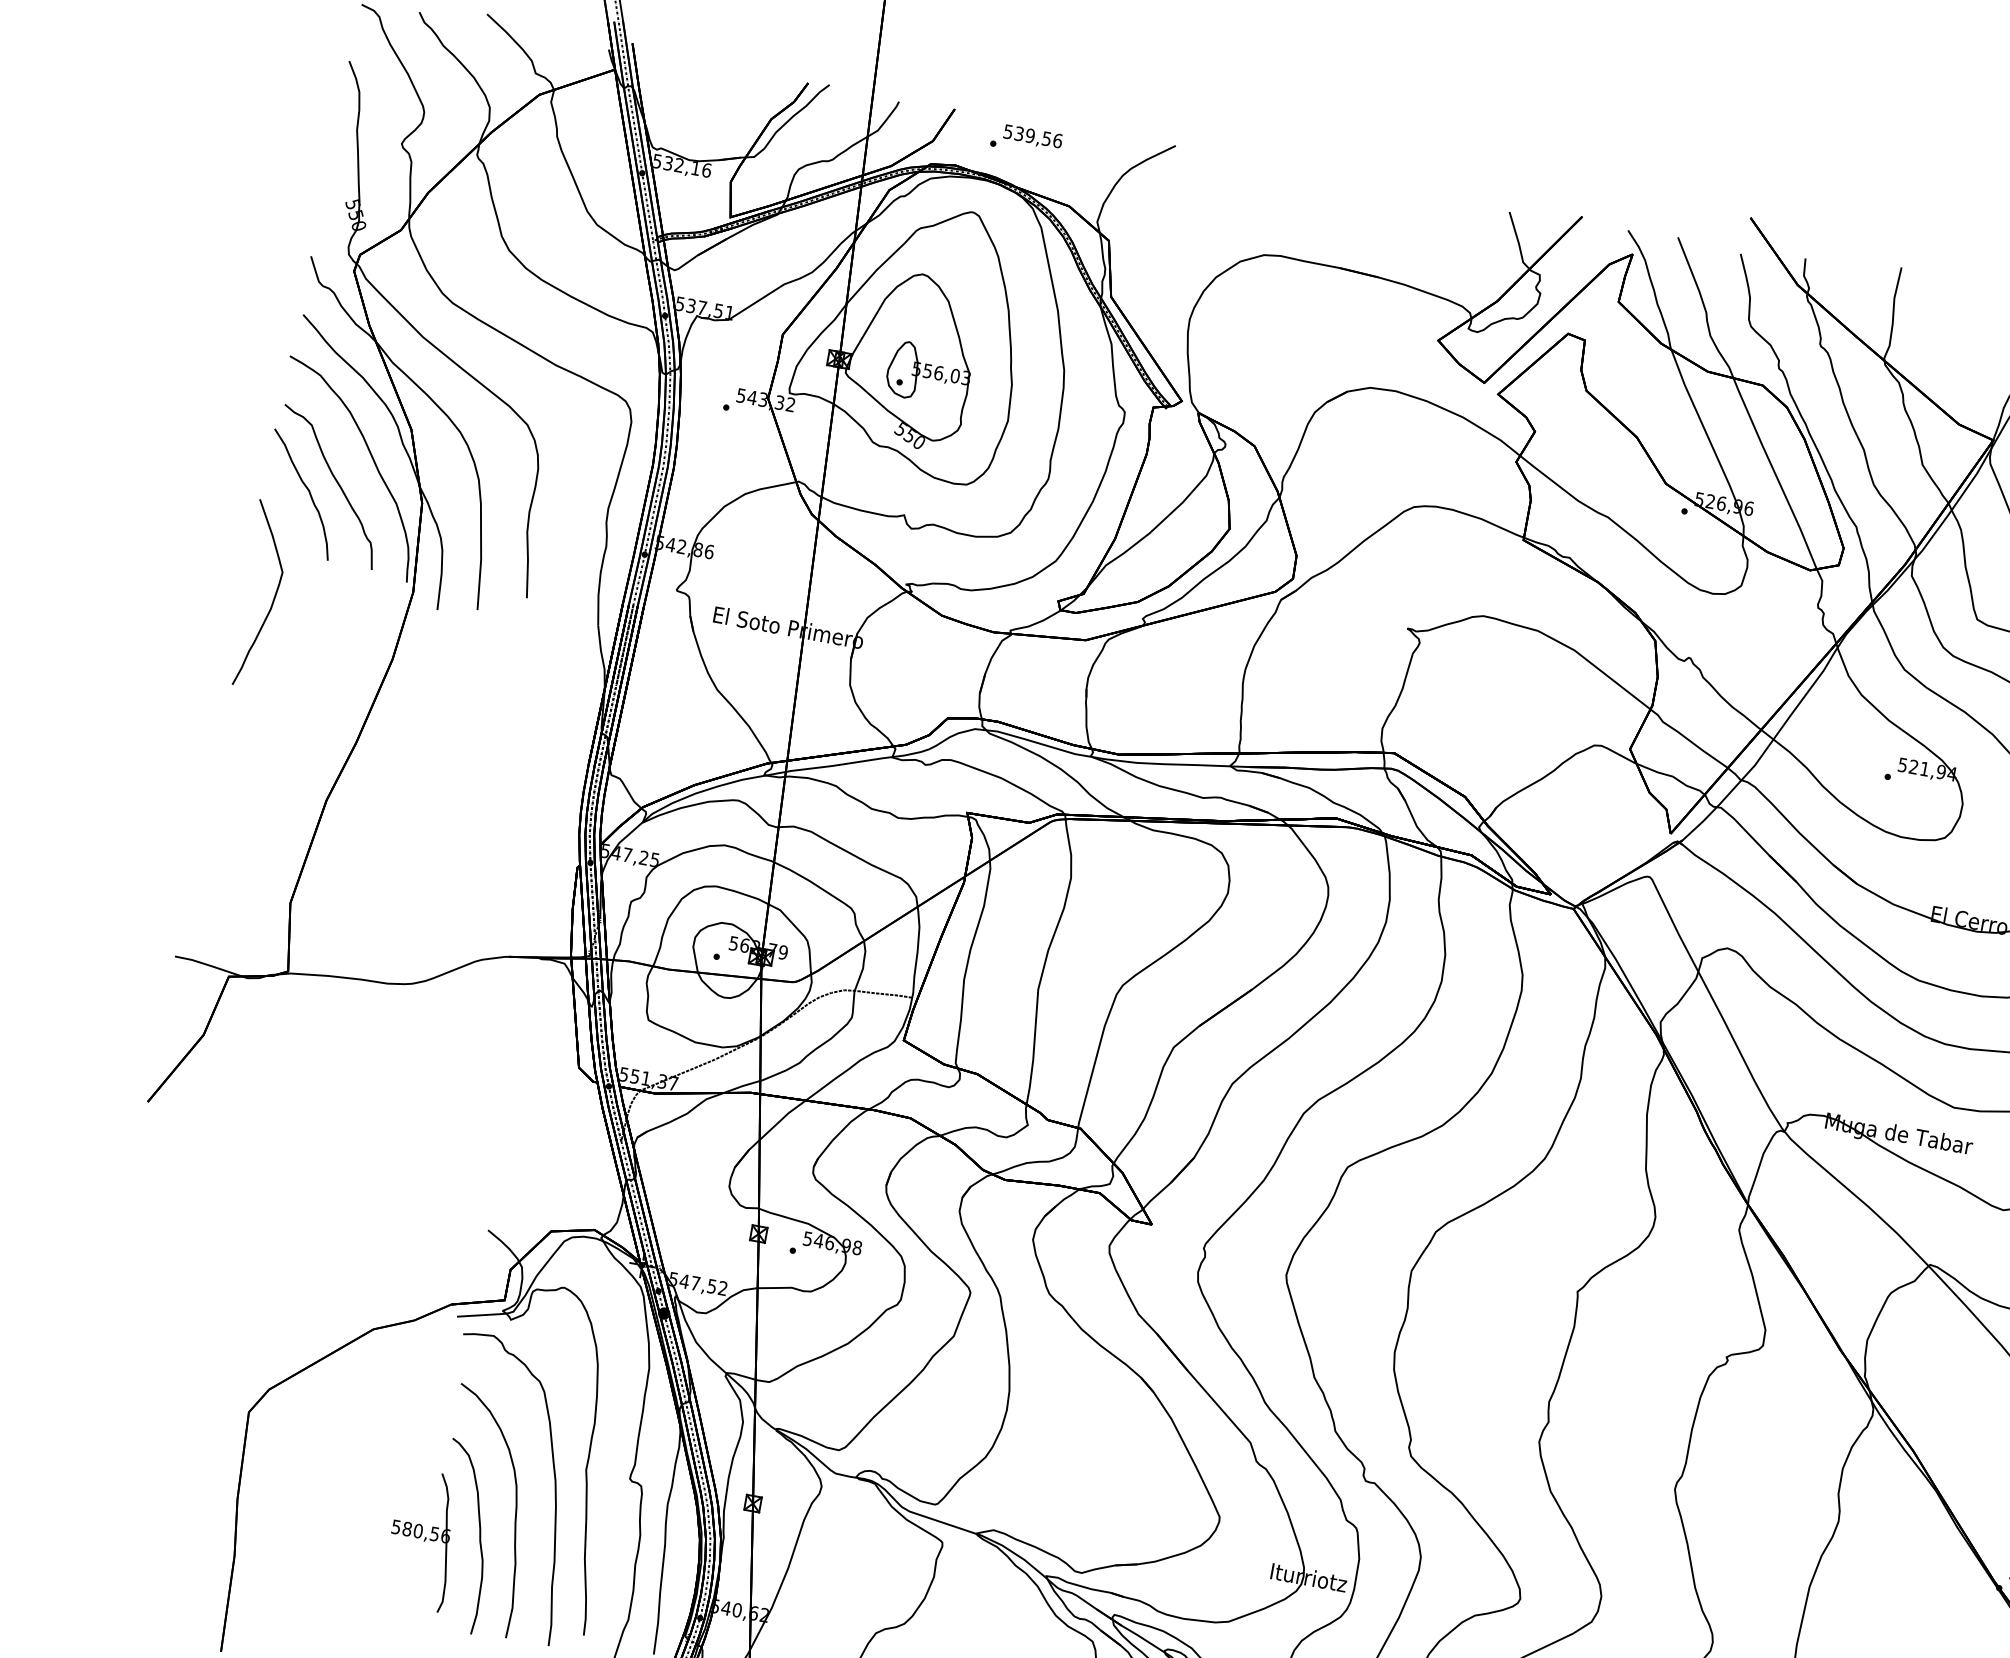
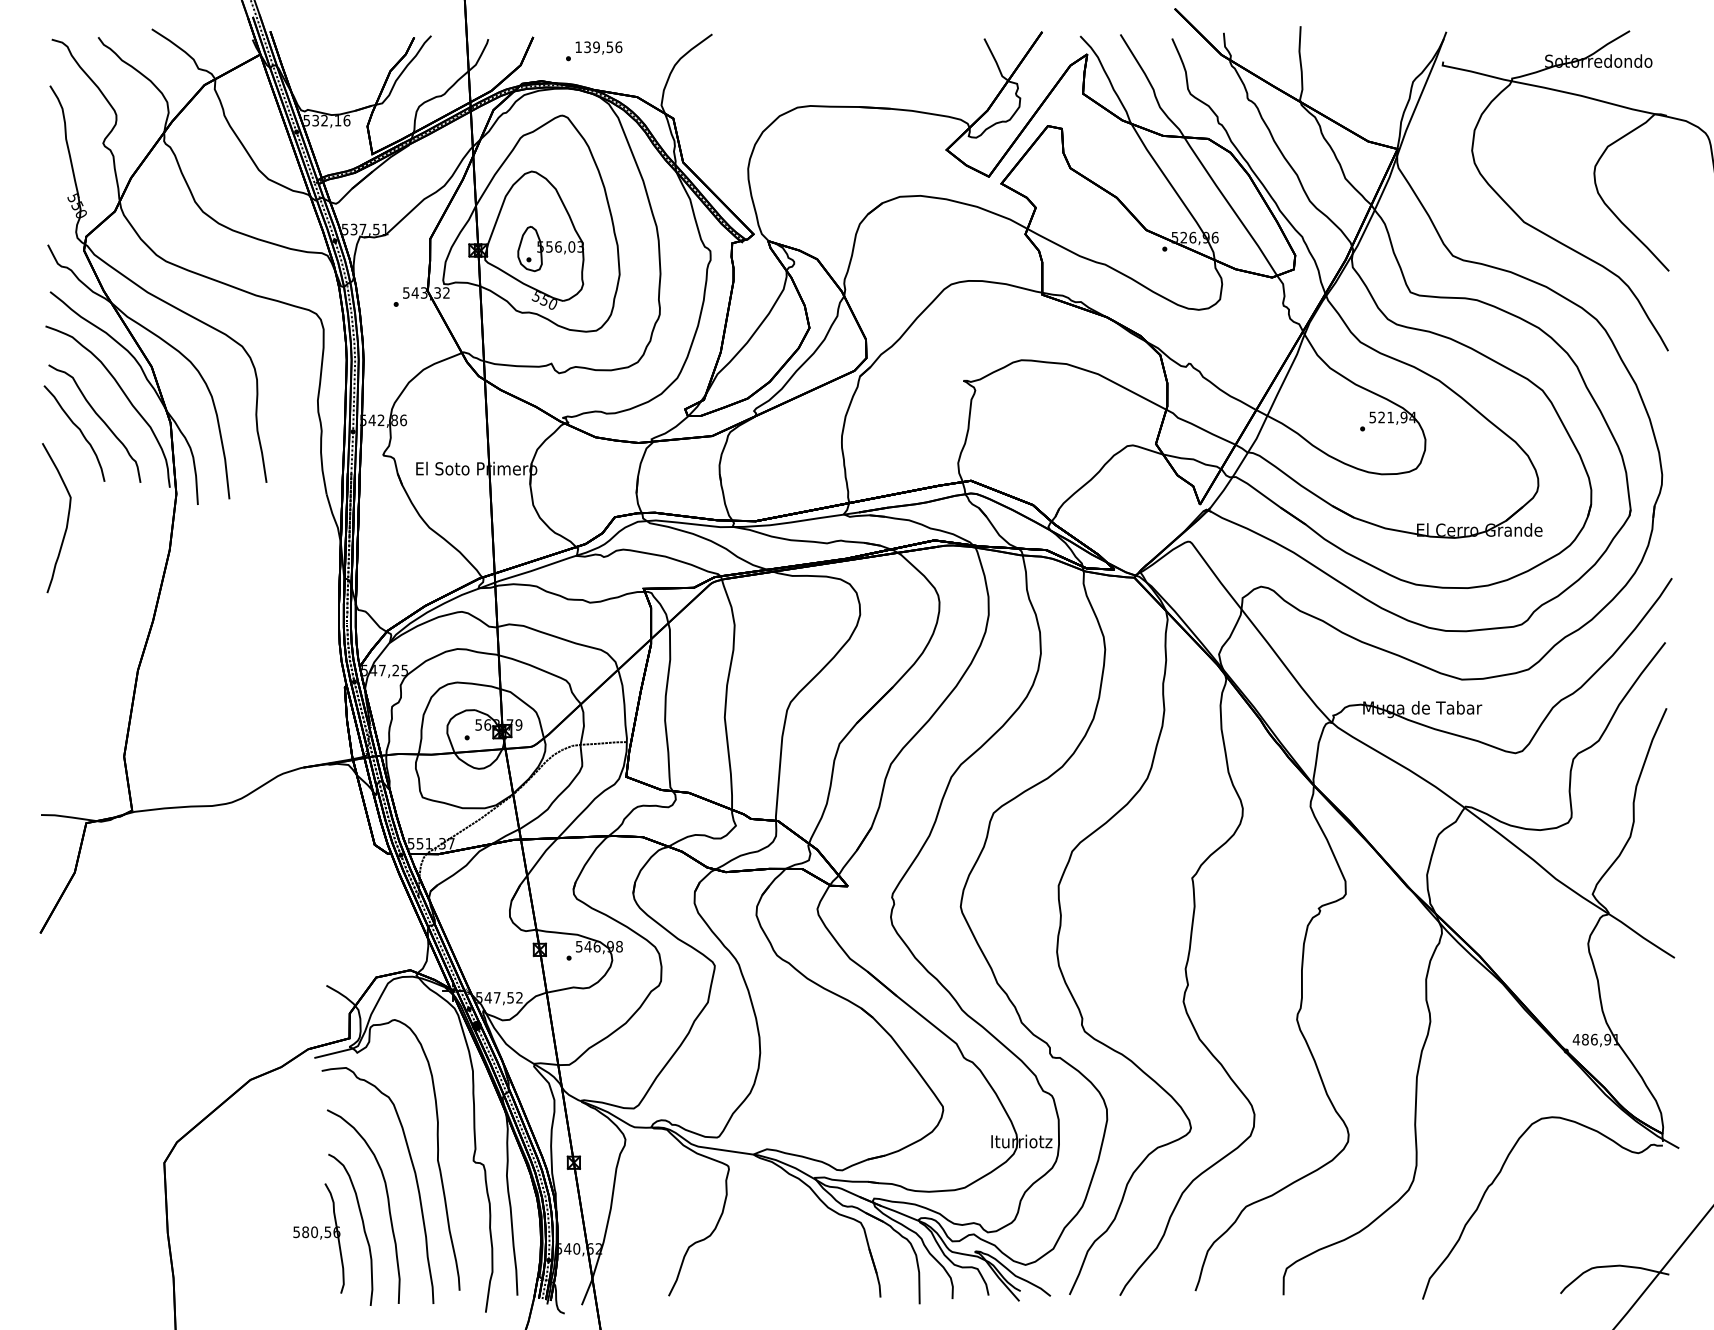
text: (1008, 132) -> (578, 47), 539,56 -> 139,56

